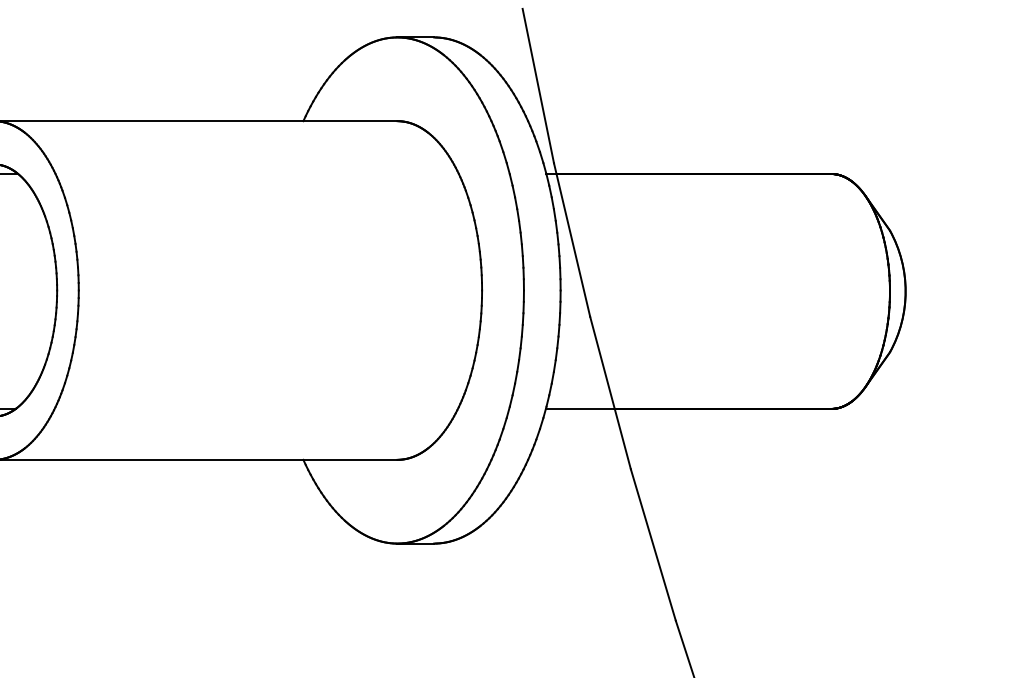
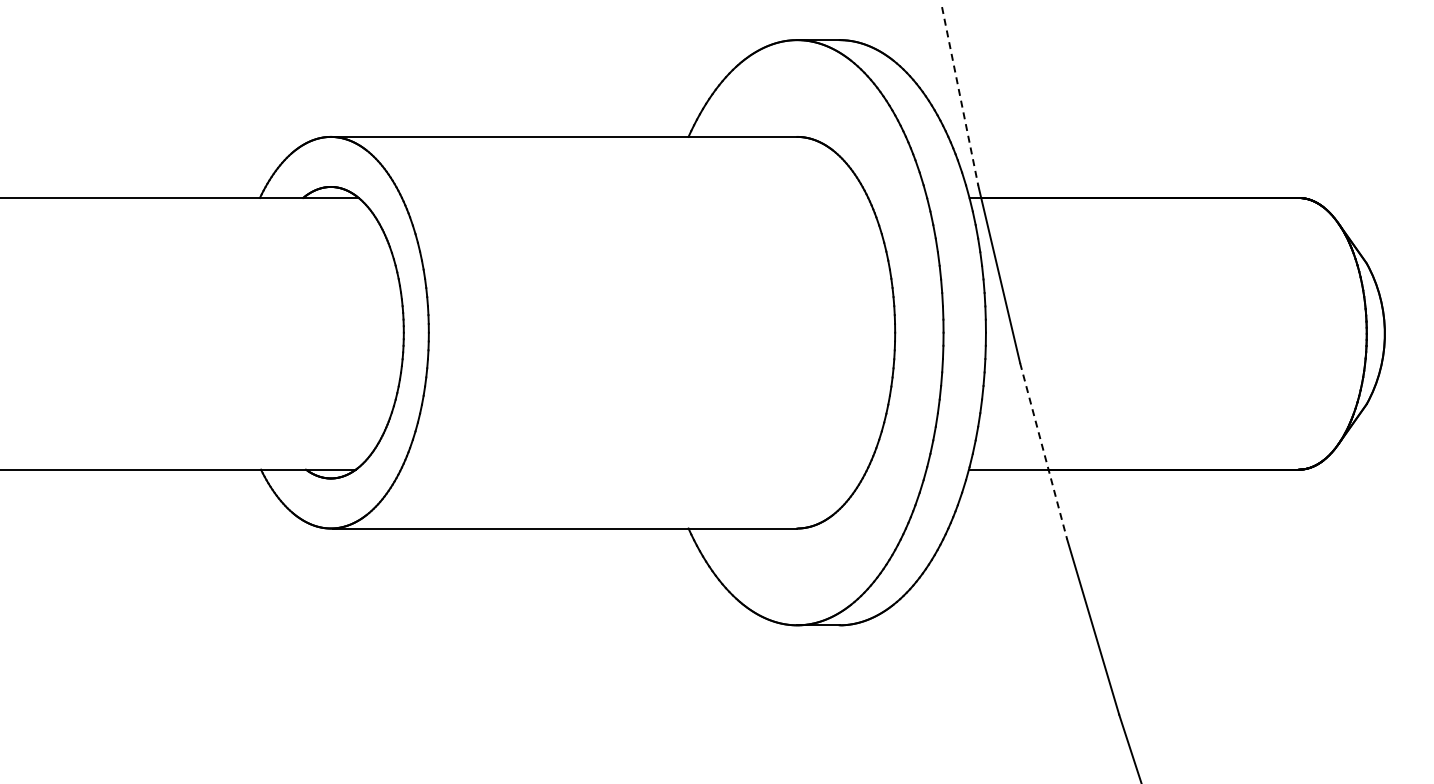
line: (538, 86) -> (960, 96), solid -> dashed
line: (610, 393) -> (1043, 451), solid -> dashed

